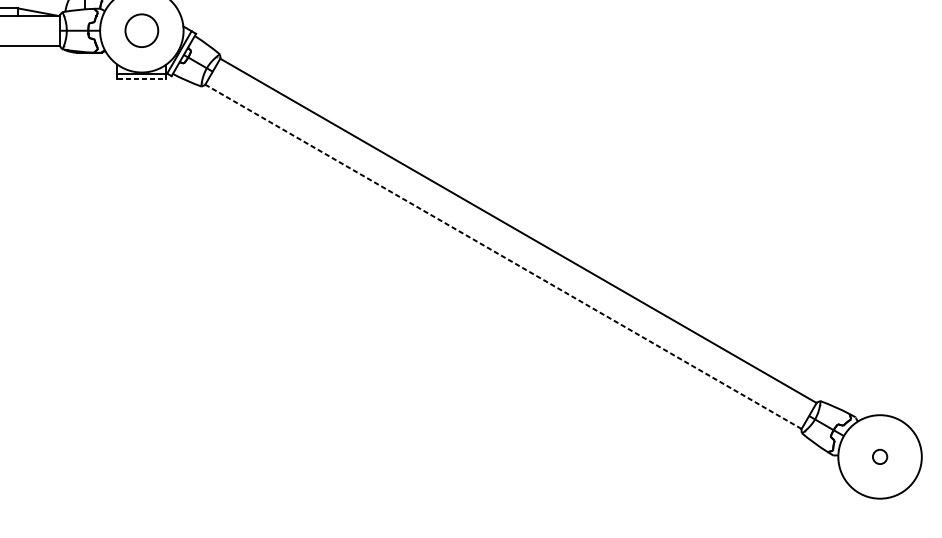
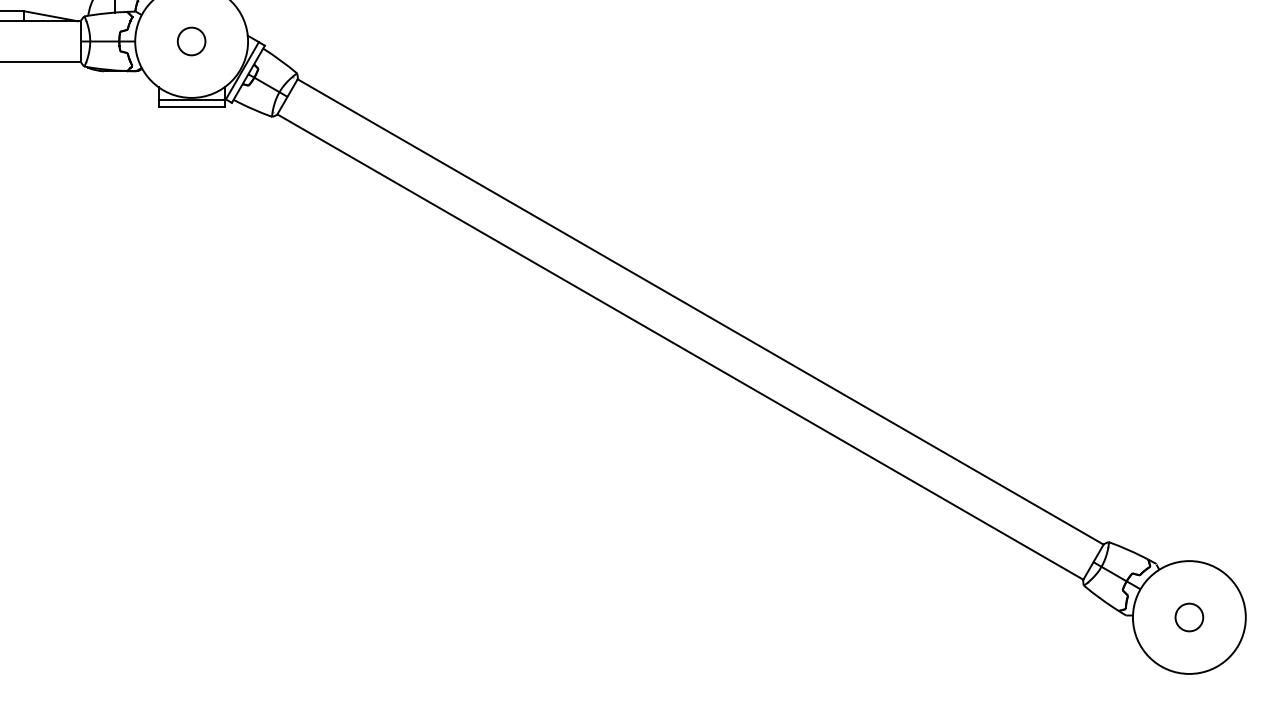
circle: (141, 30) -> (191, 41), size x0.62
line: (142, 78) -> (192, 106), dashed -> solid
line: (502, 256) -> (679, 346), dashed -> solid
circle: (880, 456) -> (1189, 617), size x1.43

